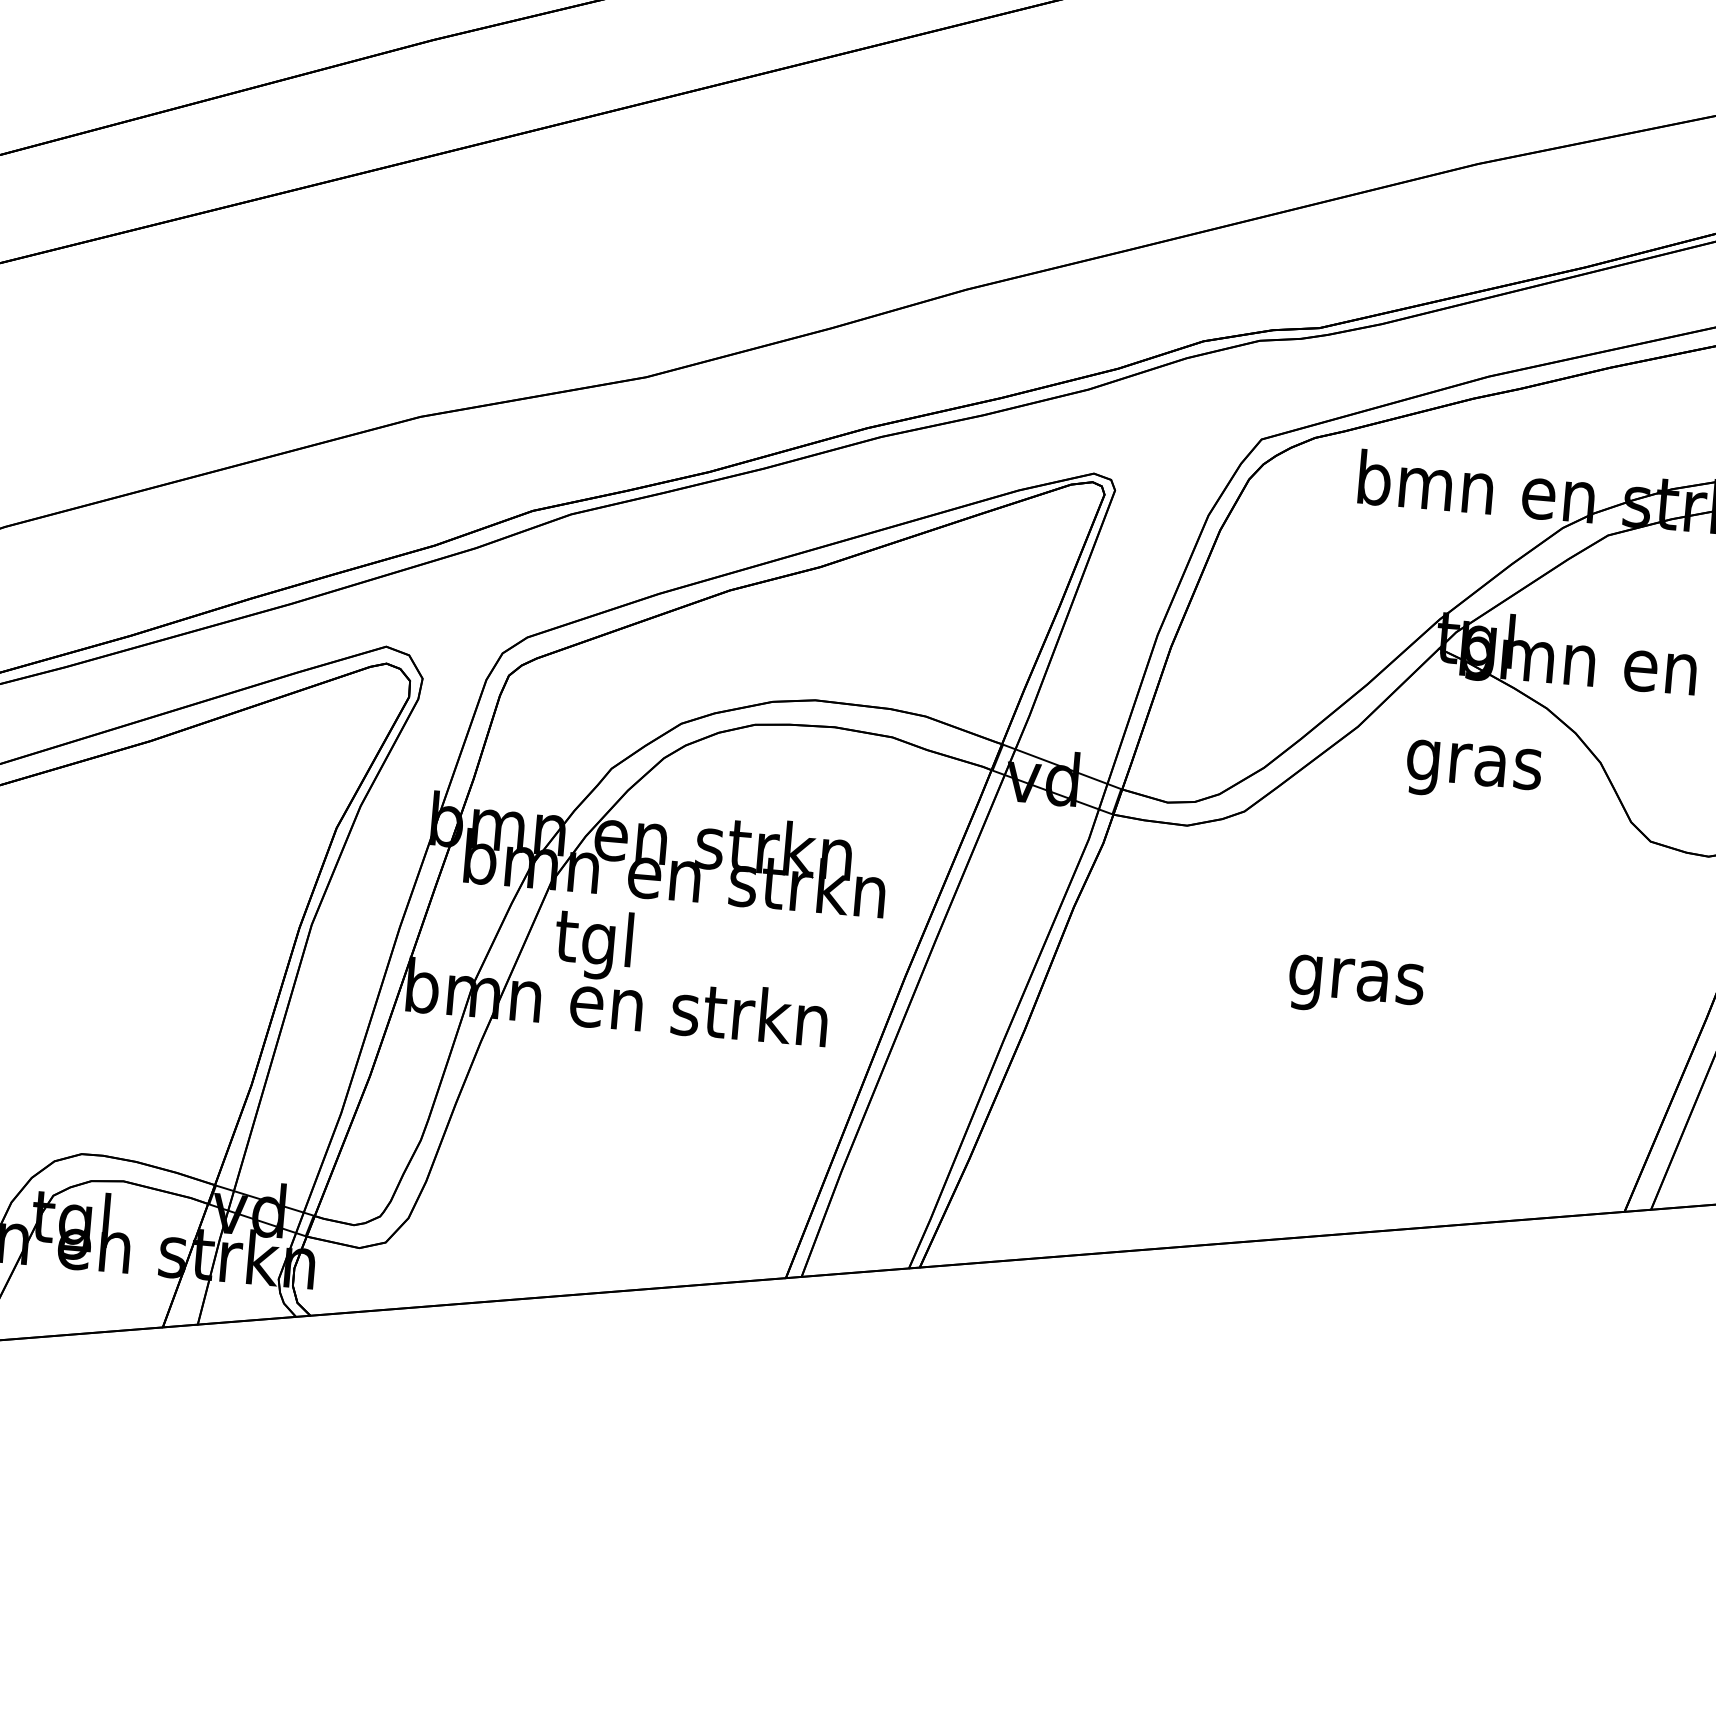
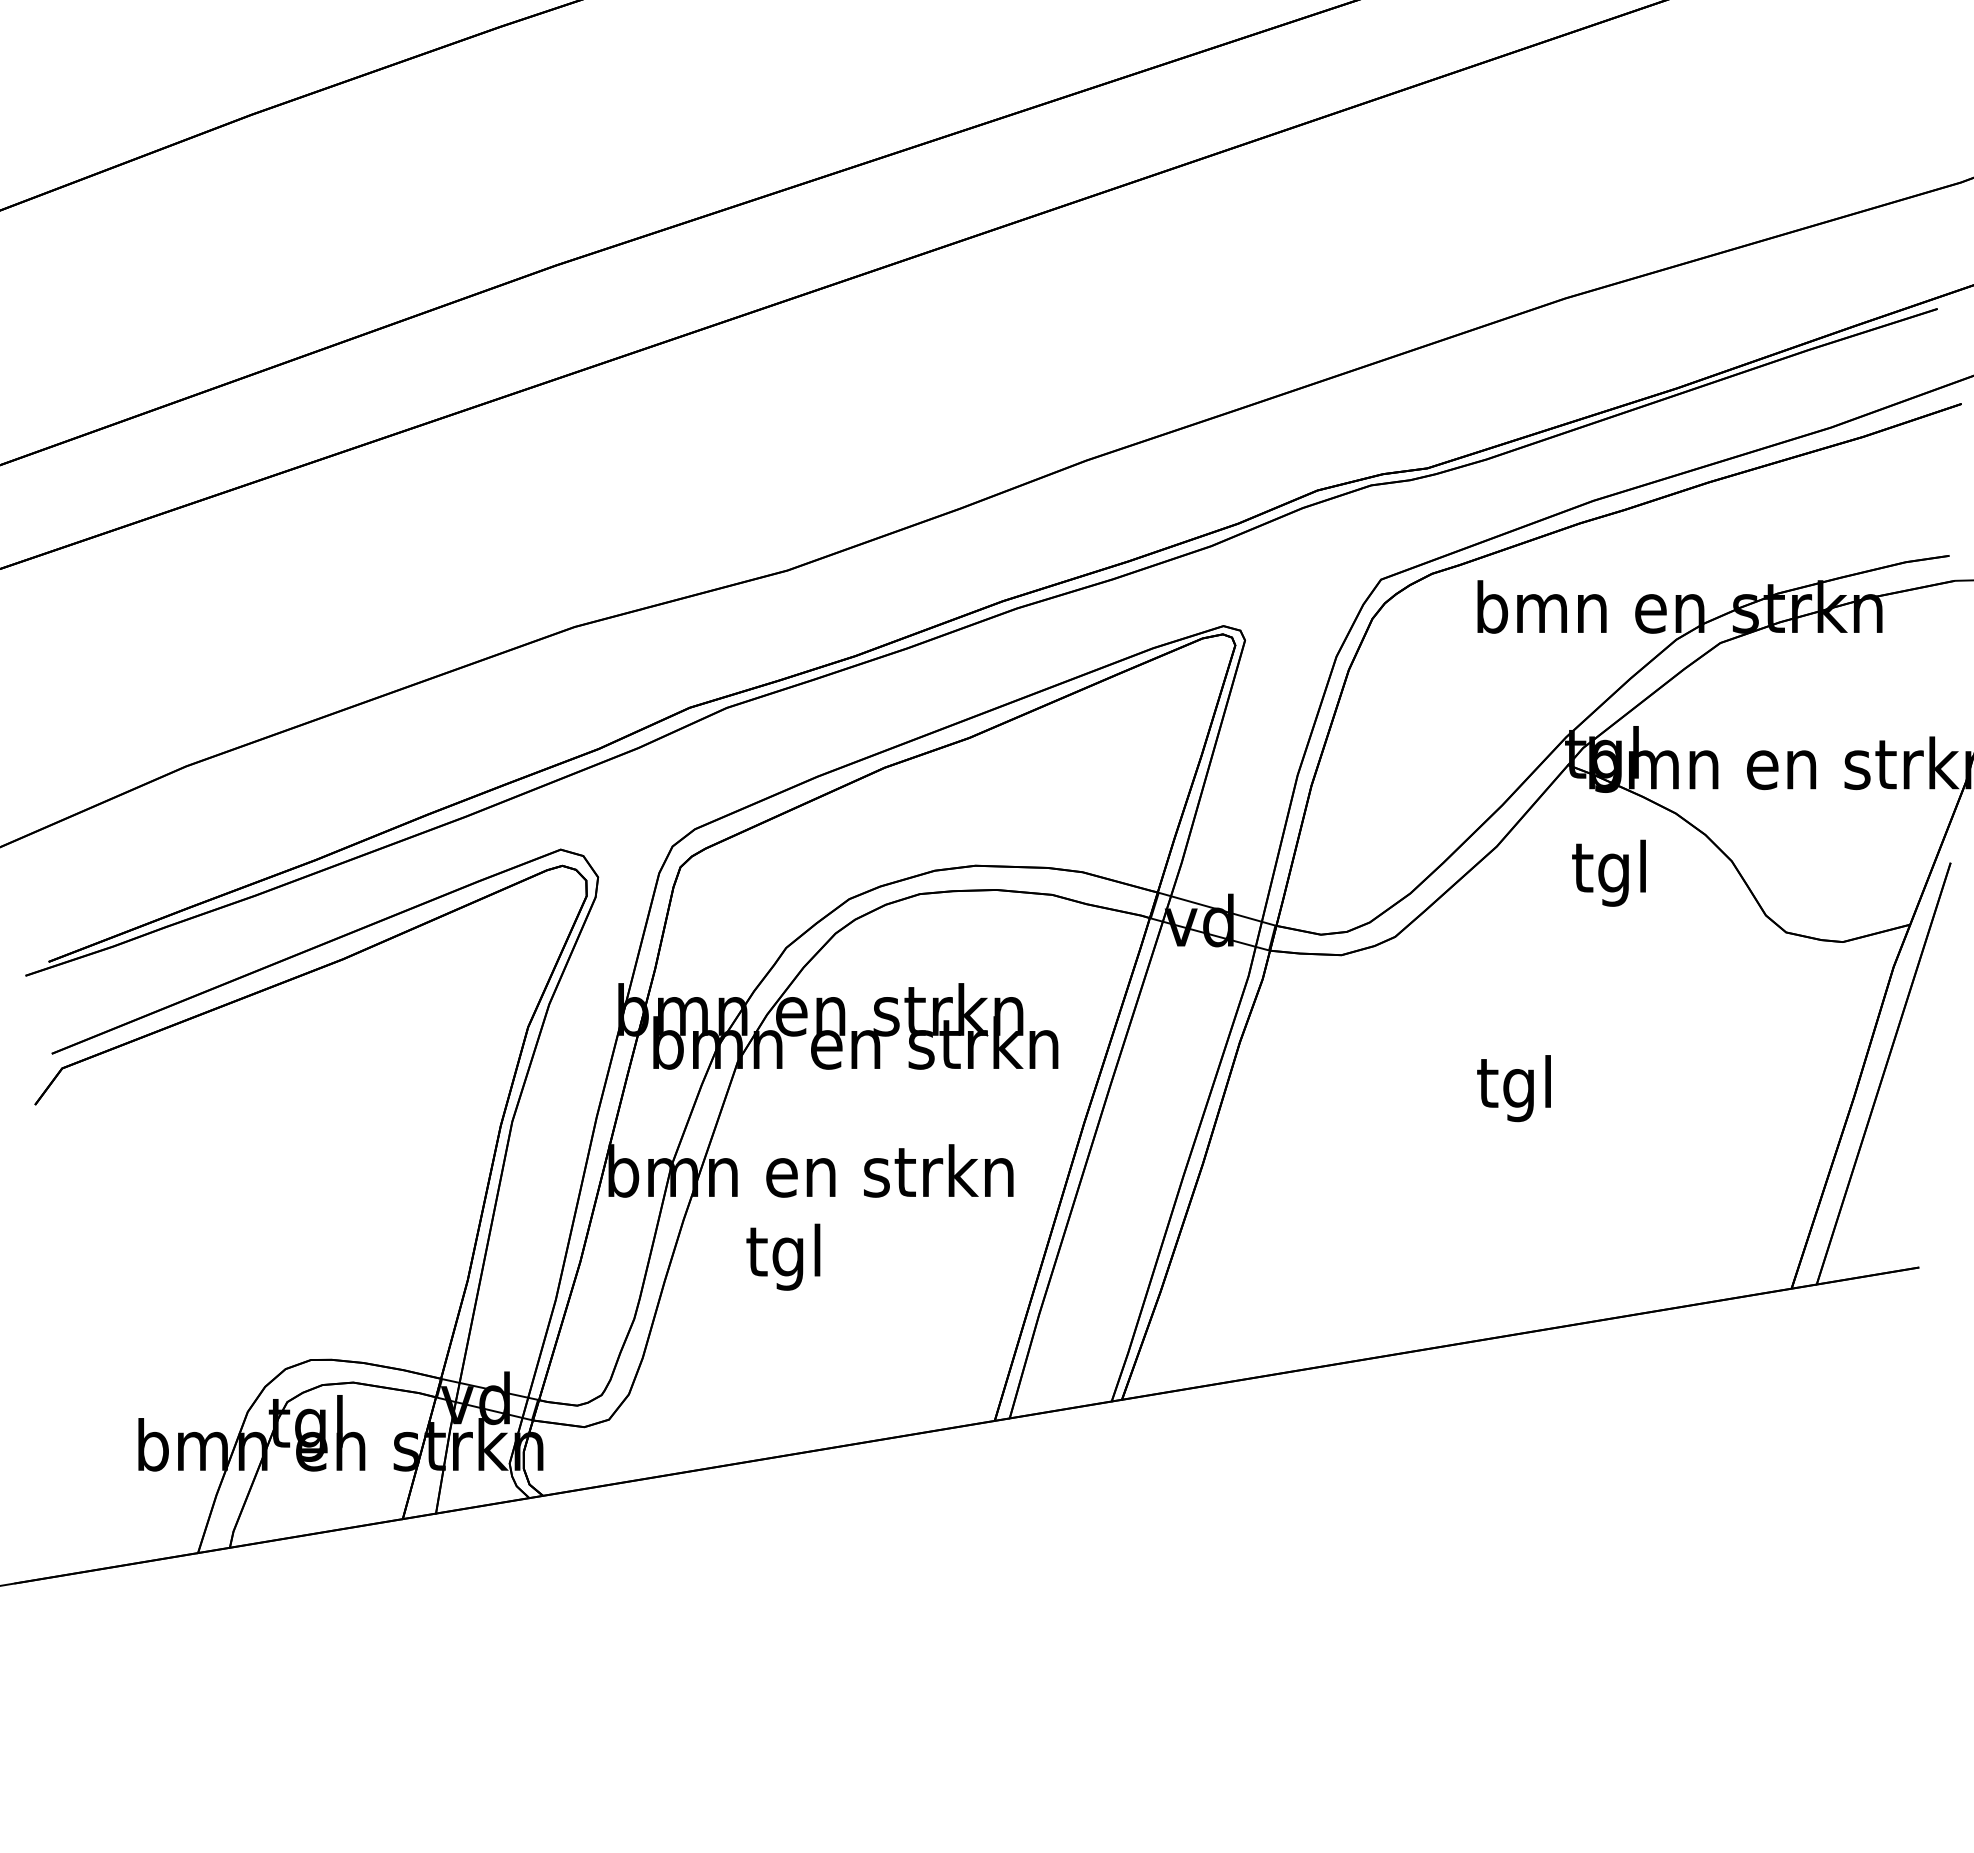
text: (1473, 763) -> (1610, 872), gras -> tgl
text: (593, 943) -> (783, 1256), moved
text: (1355, 979) -> (1515, 1088), gras -> tgl

